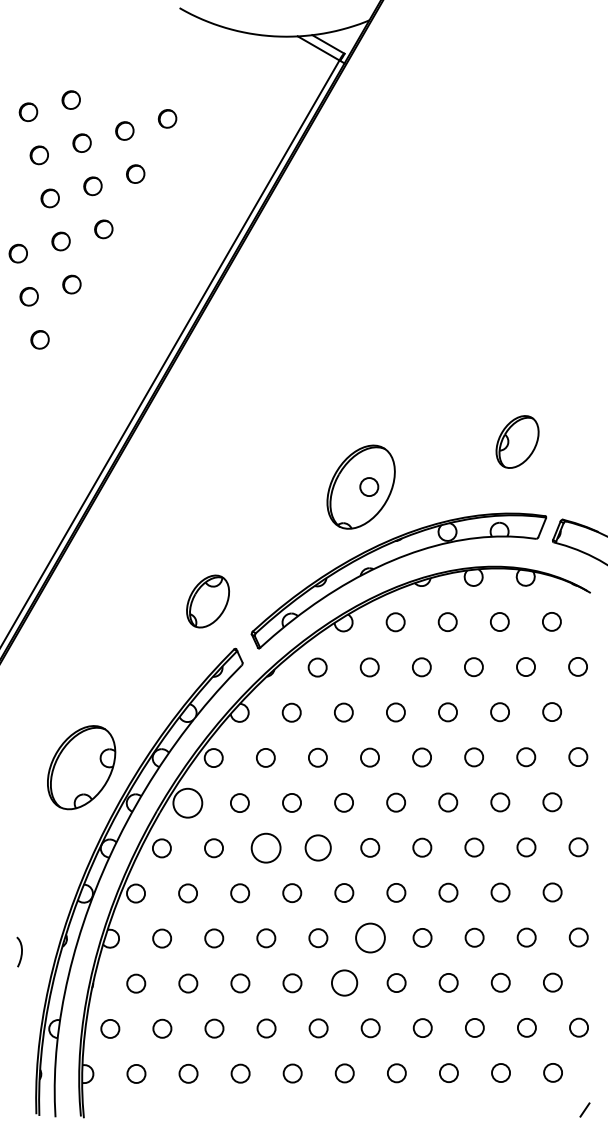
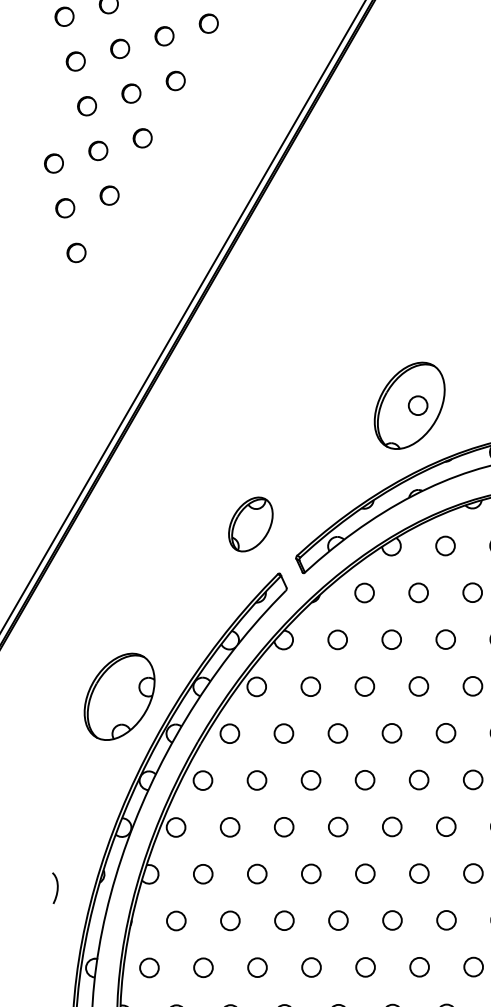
circle: (187, 803) -> (229, 734), size x0.62
circle: (265, 847) -> (310, 779), size x0.62
circle: (317, 847) -> (364, 779), size x0.71
circle: (370, 938) -> (419, 874), size x0.62
circle: (344, 983) -> (392, 920), size x0.71

